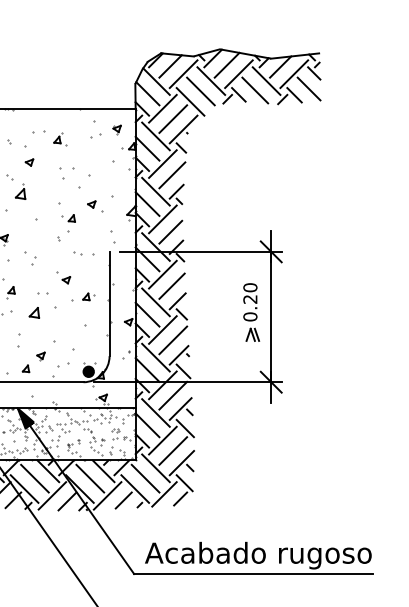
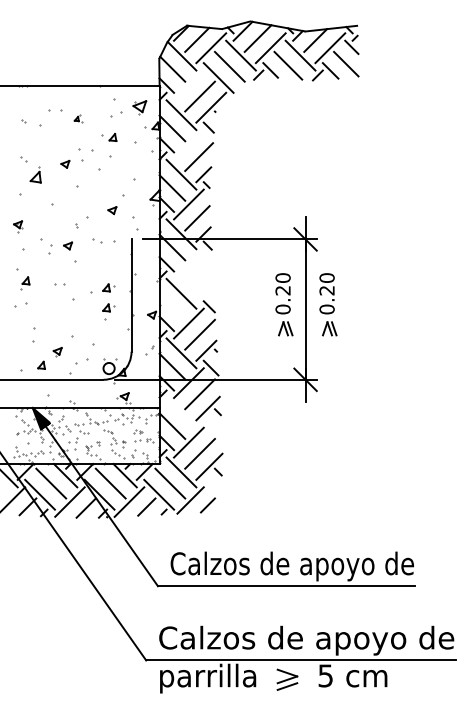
line: (162, 108) -> (188, 85), removed
part: (116, 129) -> (139, 107), size x1.6
part: (60, 139) -> (78, 118), size x0.6
part: (29, 161) -> (65, 163), moved
line: (162, 163) -> (188, 144), removed
part: (91, 204) -> (112, 210), moved
part: (68, 218) -> (109, 137), moved
line: (162, 274) -> (188, 263), removed
part: (66, 279) -> (68, 245), moved
line: (171, 286) -> (198, 276), removed
line: (177, 301) -> (204, 292), removed
part: (34, 312) -> (50, 304), removed
part: (292, 312) -> (328, 304), added
line: (147, 314) -> (172, 306), removed
part: (88, 315) -> (108, 307), added
fill: (88, 371) -> (108, 368), removed
line: (155, 412) -> (181, 412), removed
line: (184, 428) -> (212, 429), removed
line: (183, 483) -> (211, 488), removed
text: (258, 555) -> (291, 566), Acabado rugoso -> Calzos de apoyo de

